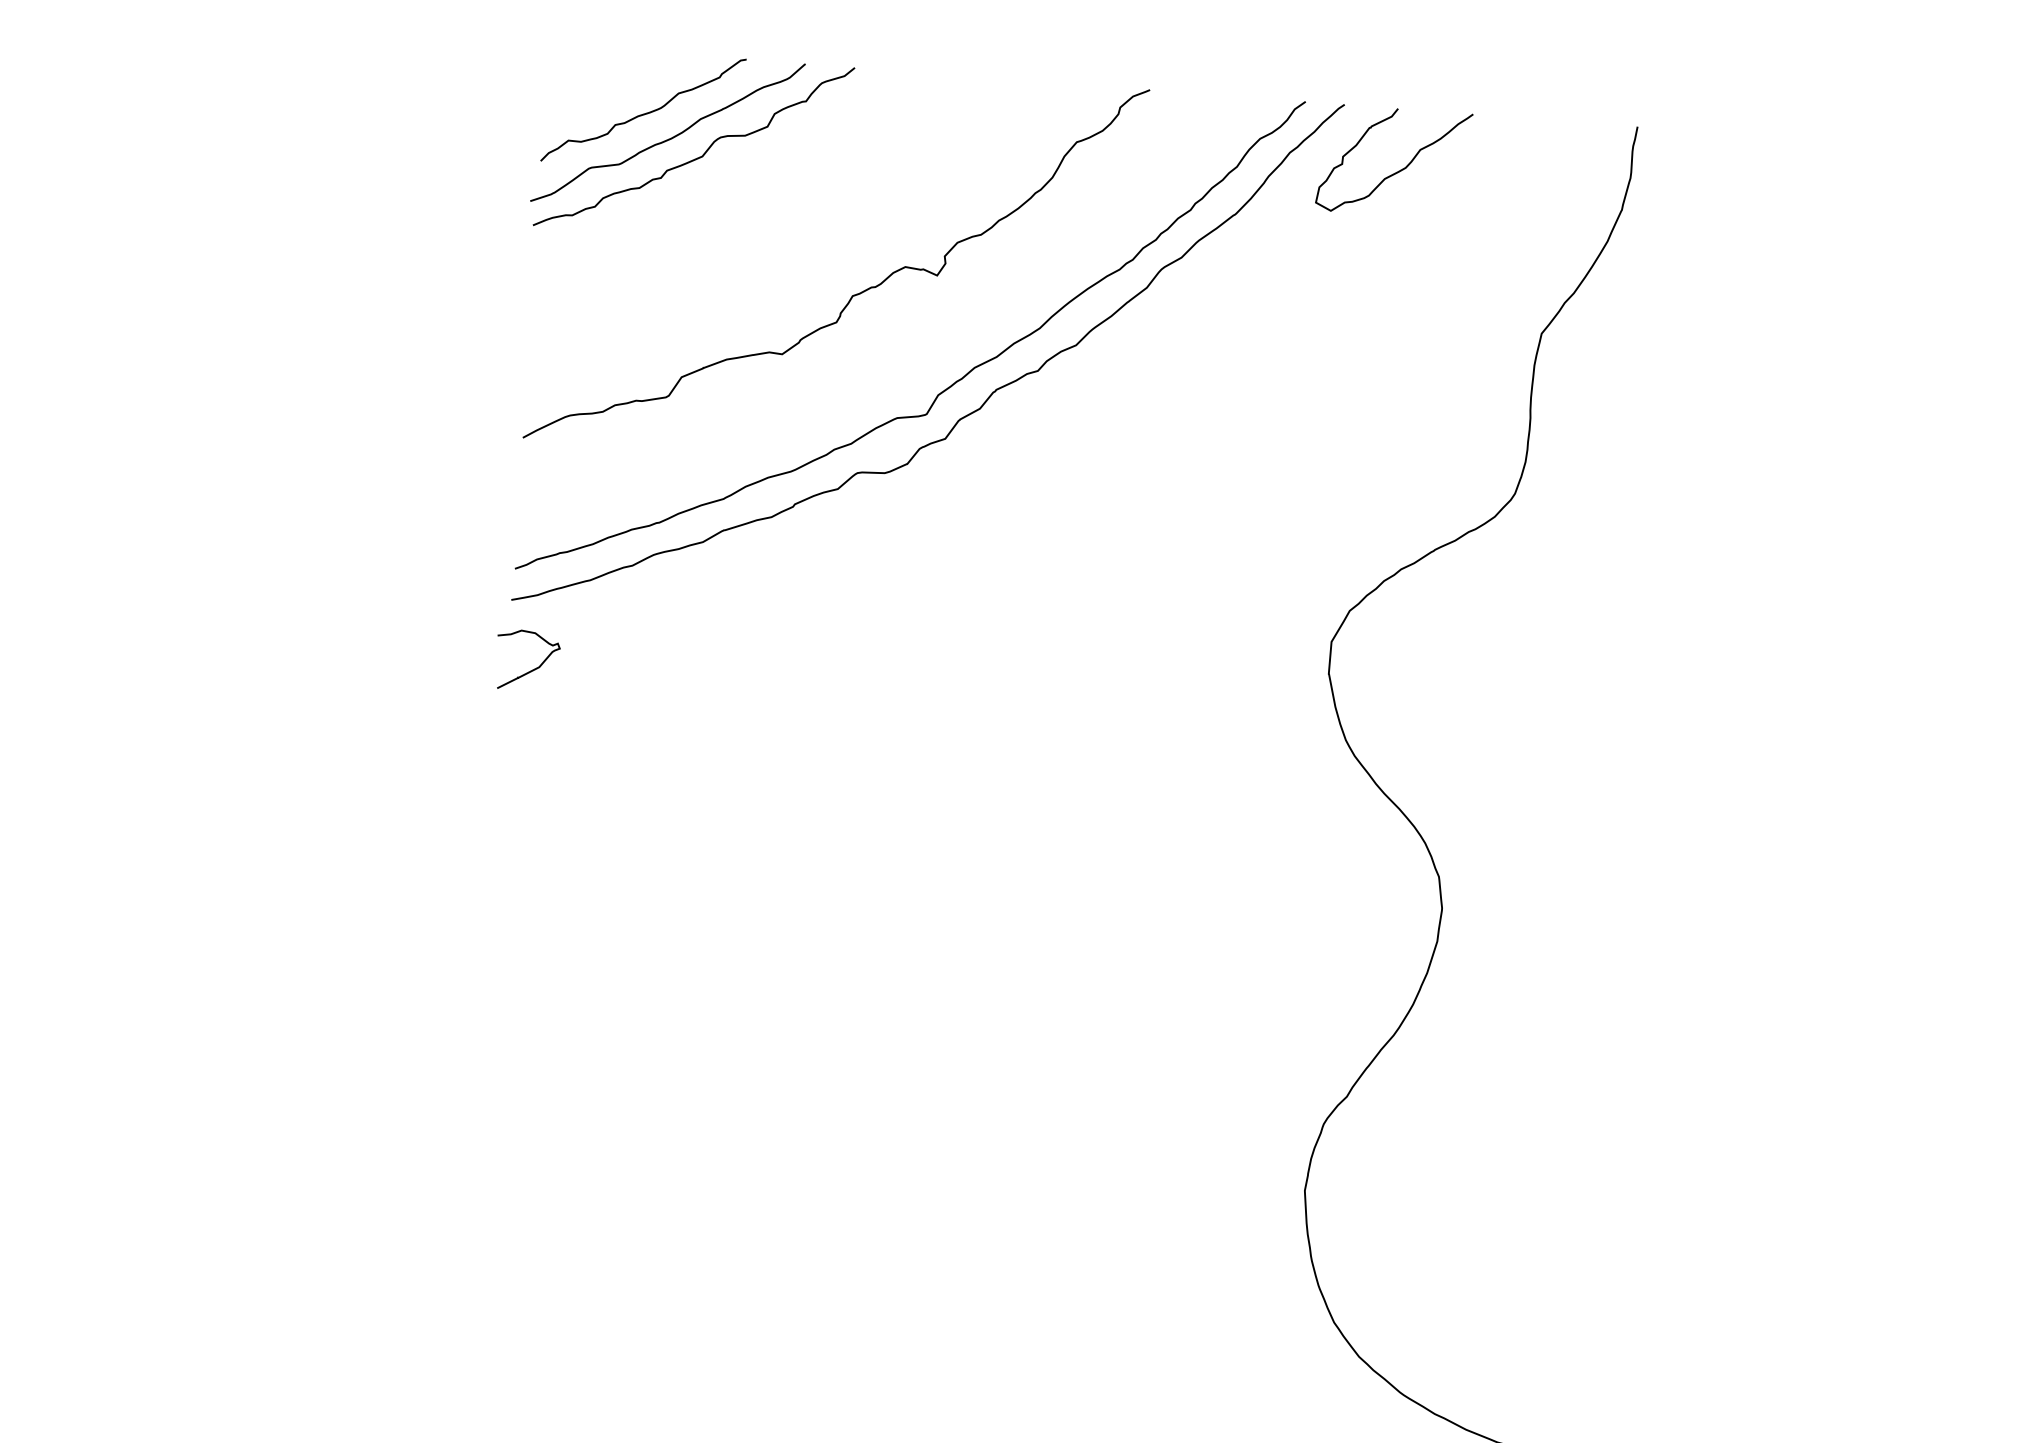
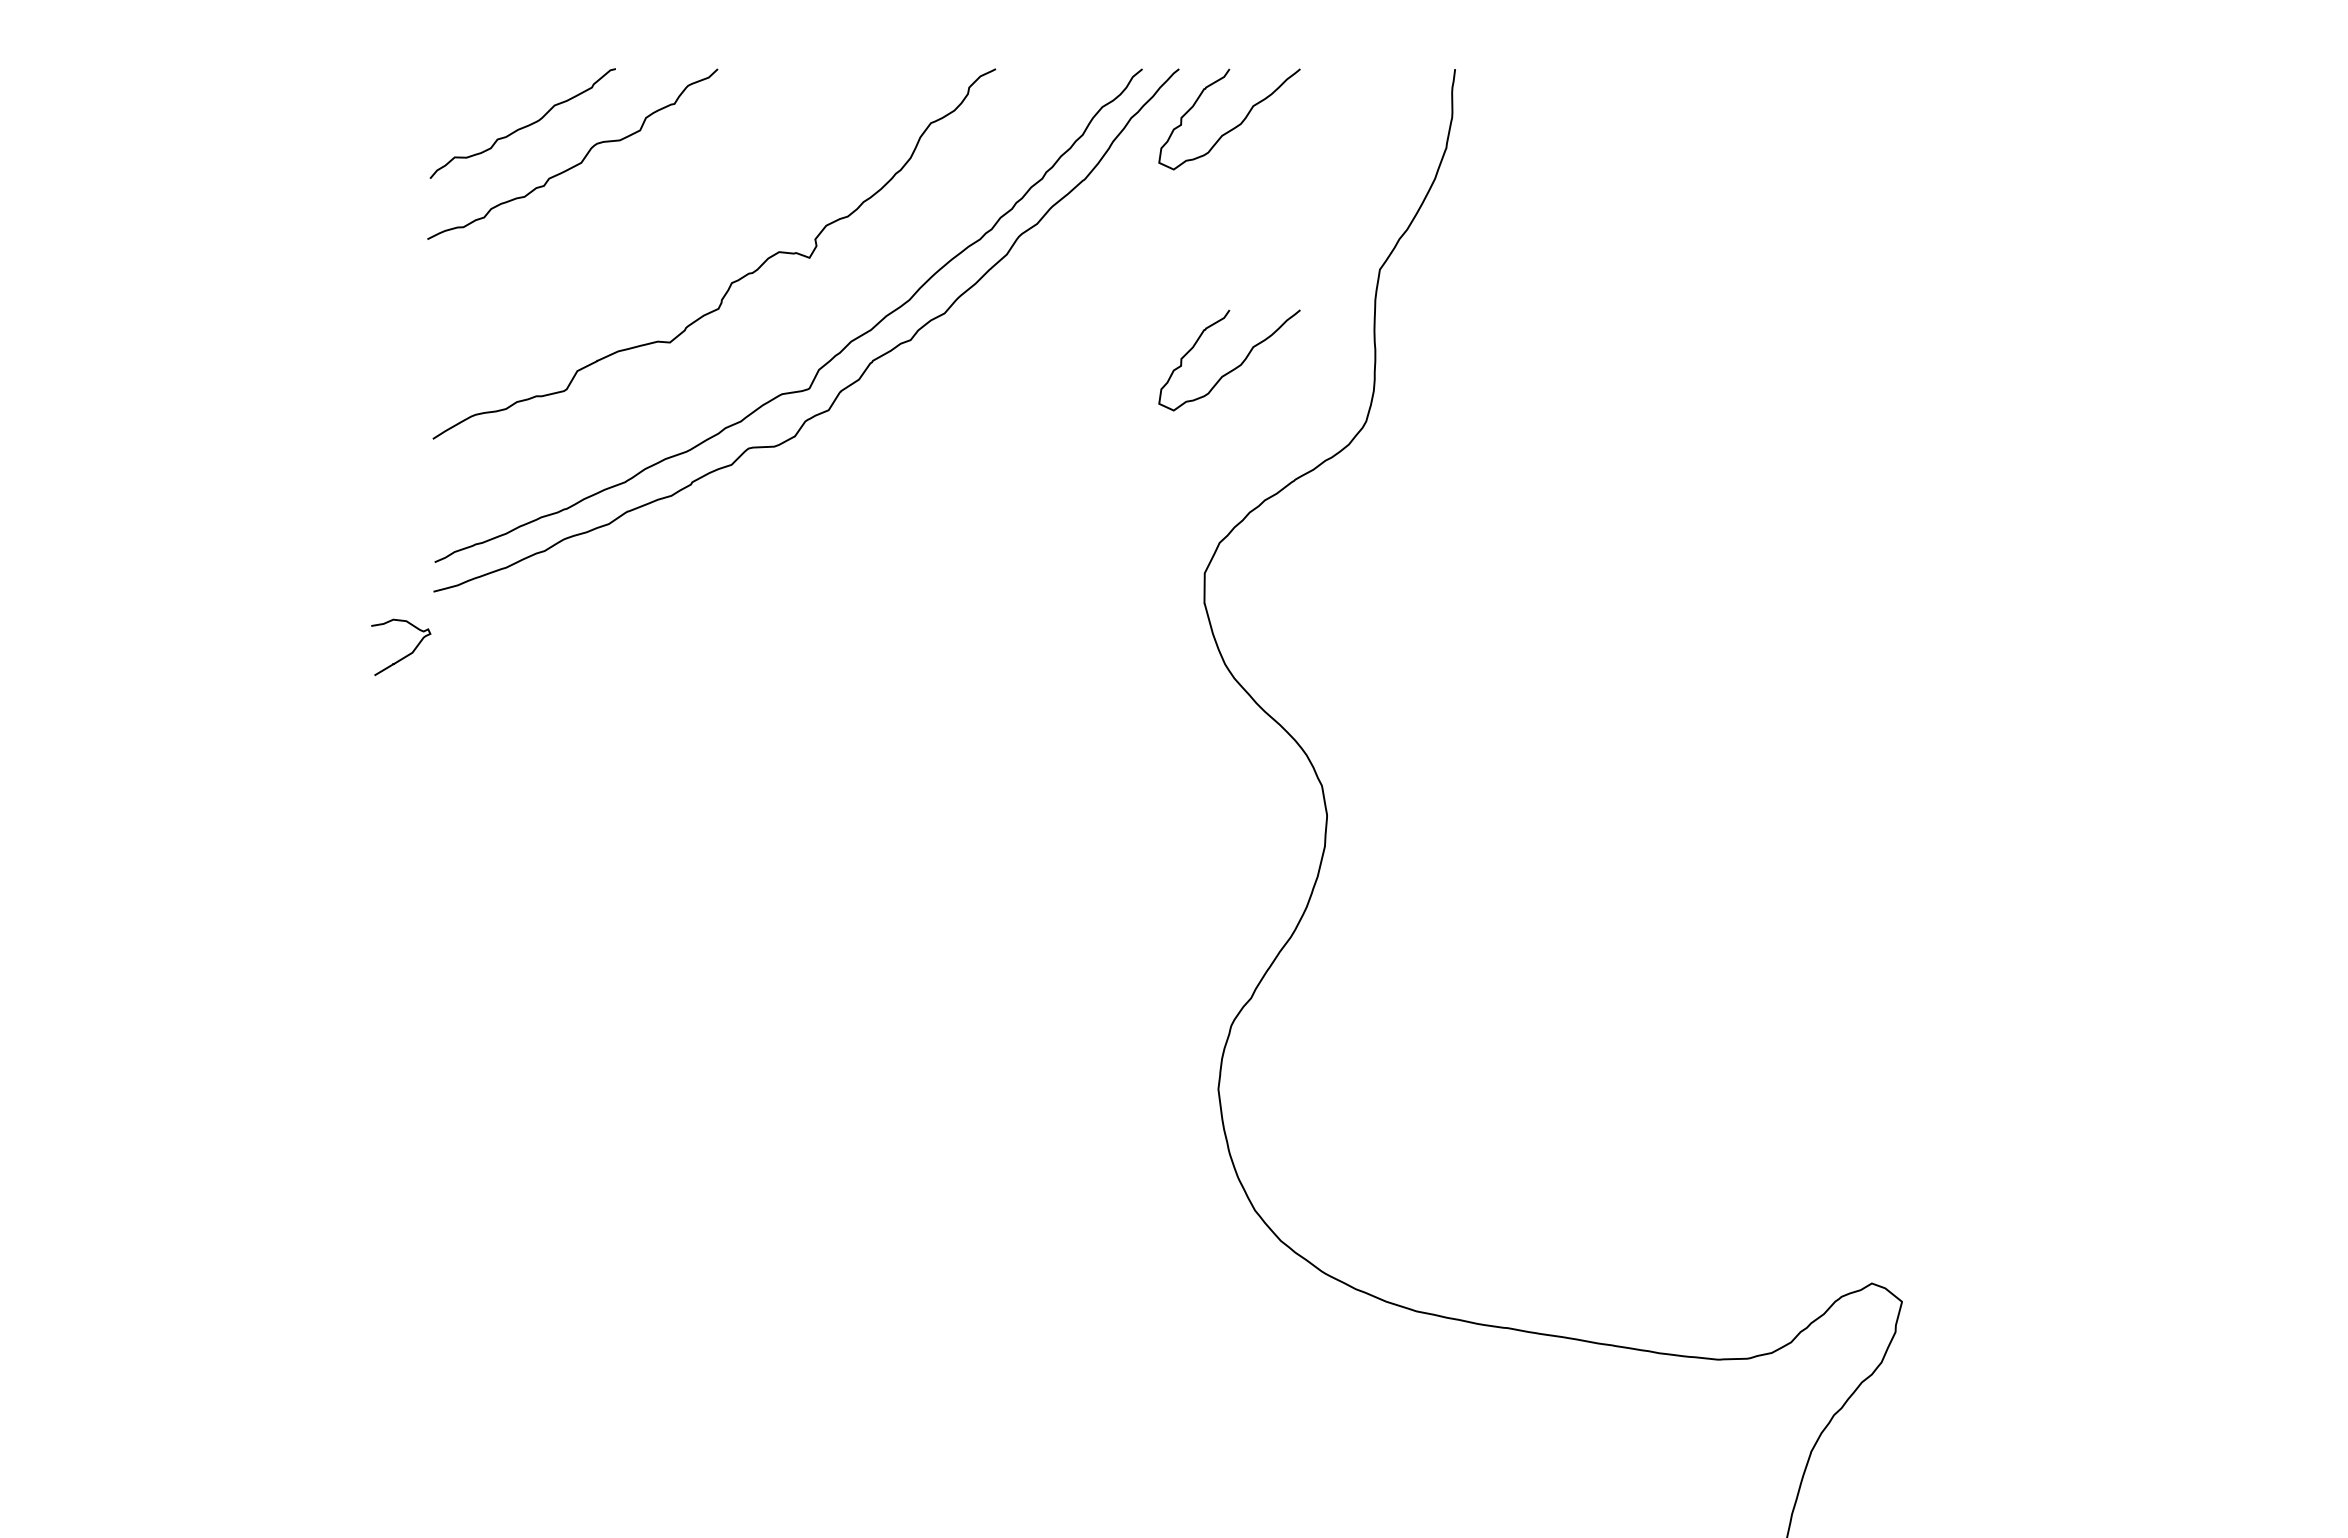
curve: (672, 136) -> (551, 146), removed
curve: (1378, 426) -> (1233, 368), added
curve: (531, 669) -> (405, 655), moved

